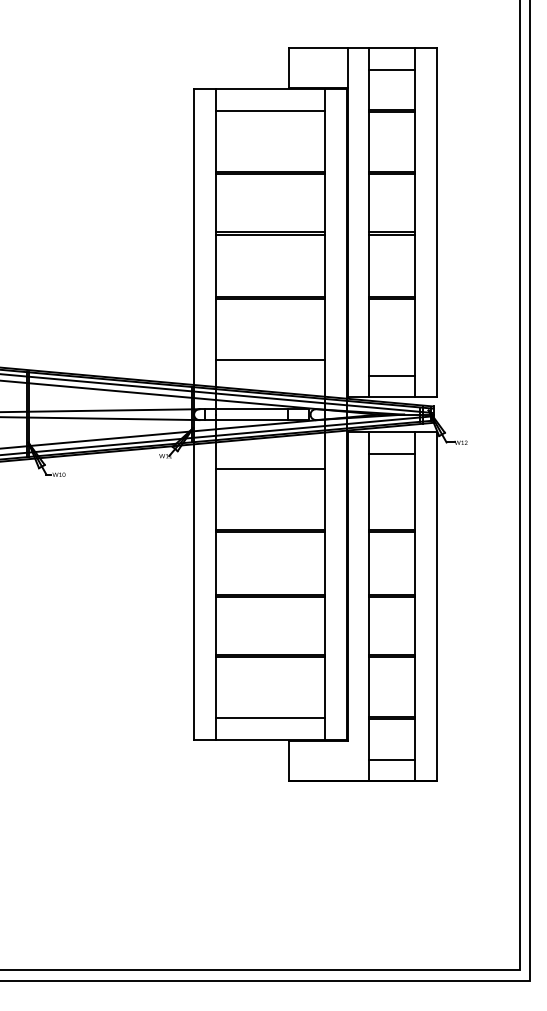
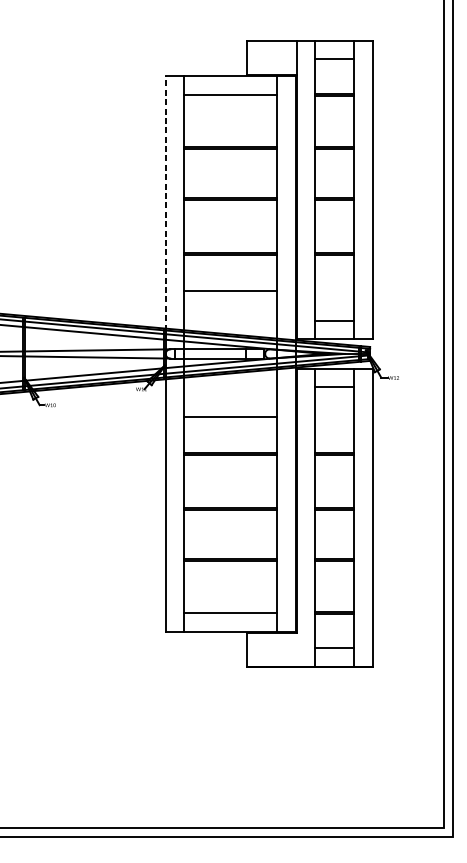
line: (194, 238) -> (166, 203), solid -> dashed
line: (269, 360) -> (230, 291), moved
line: (269, 469) -> (230, 416), moved

